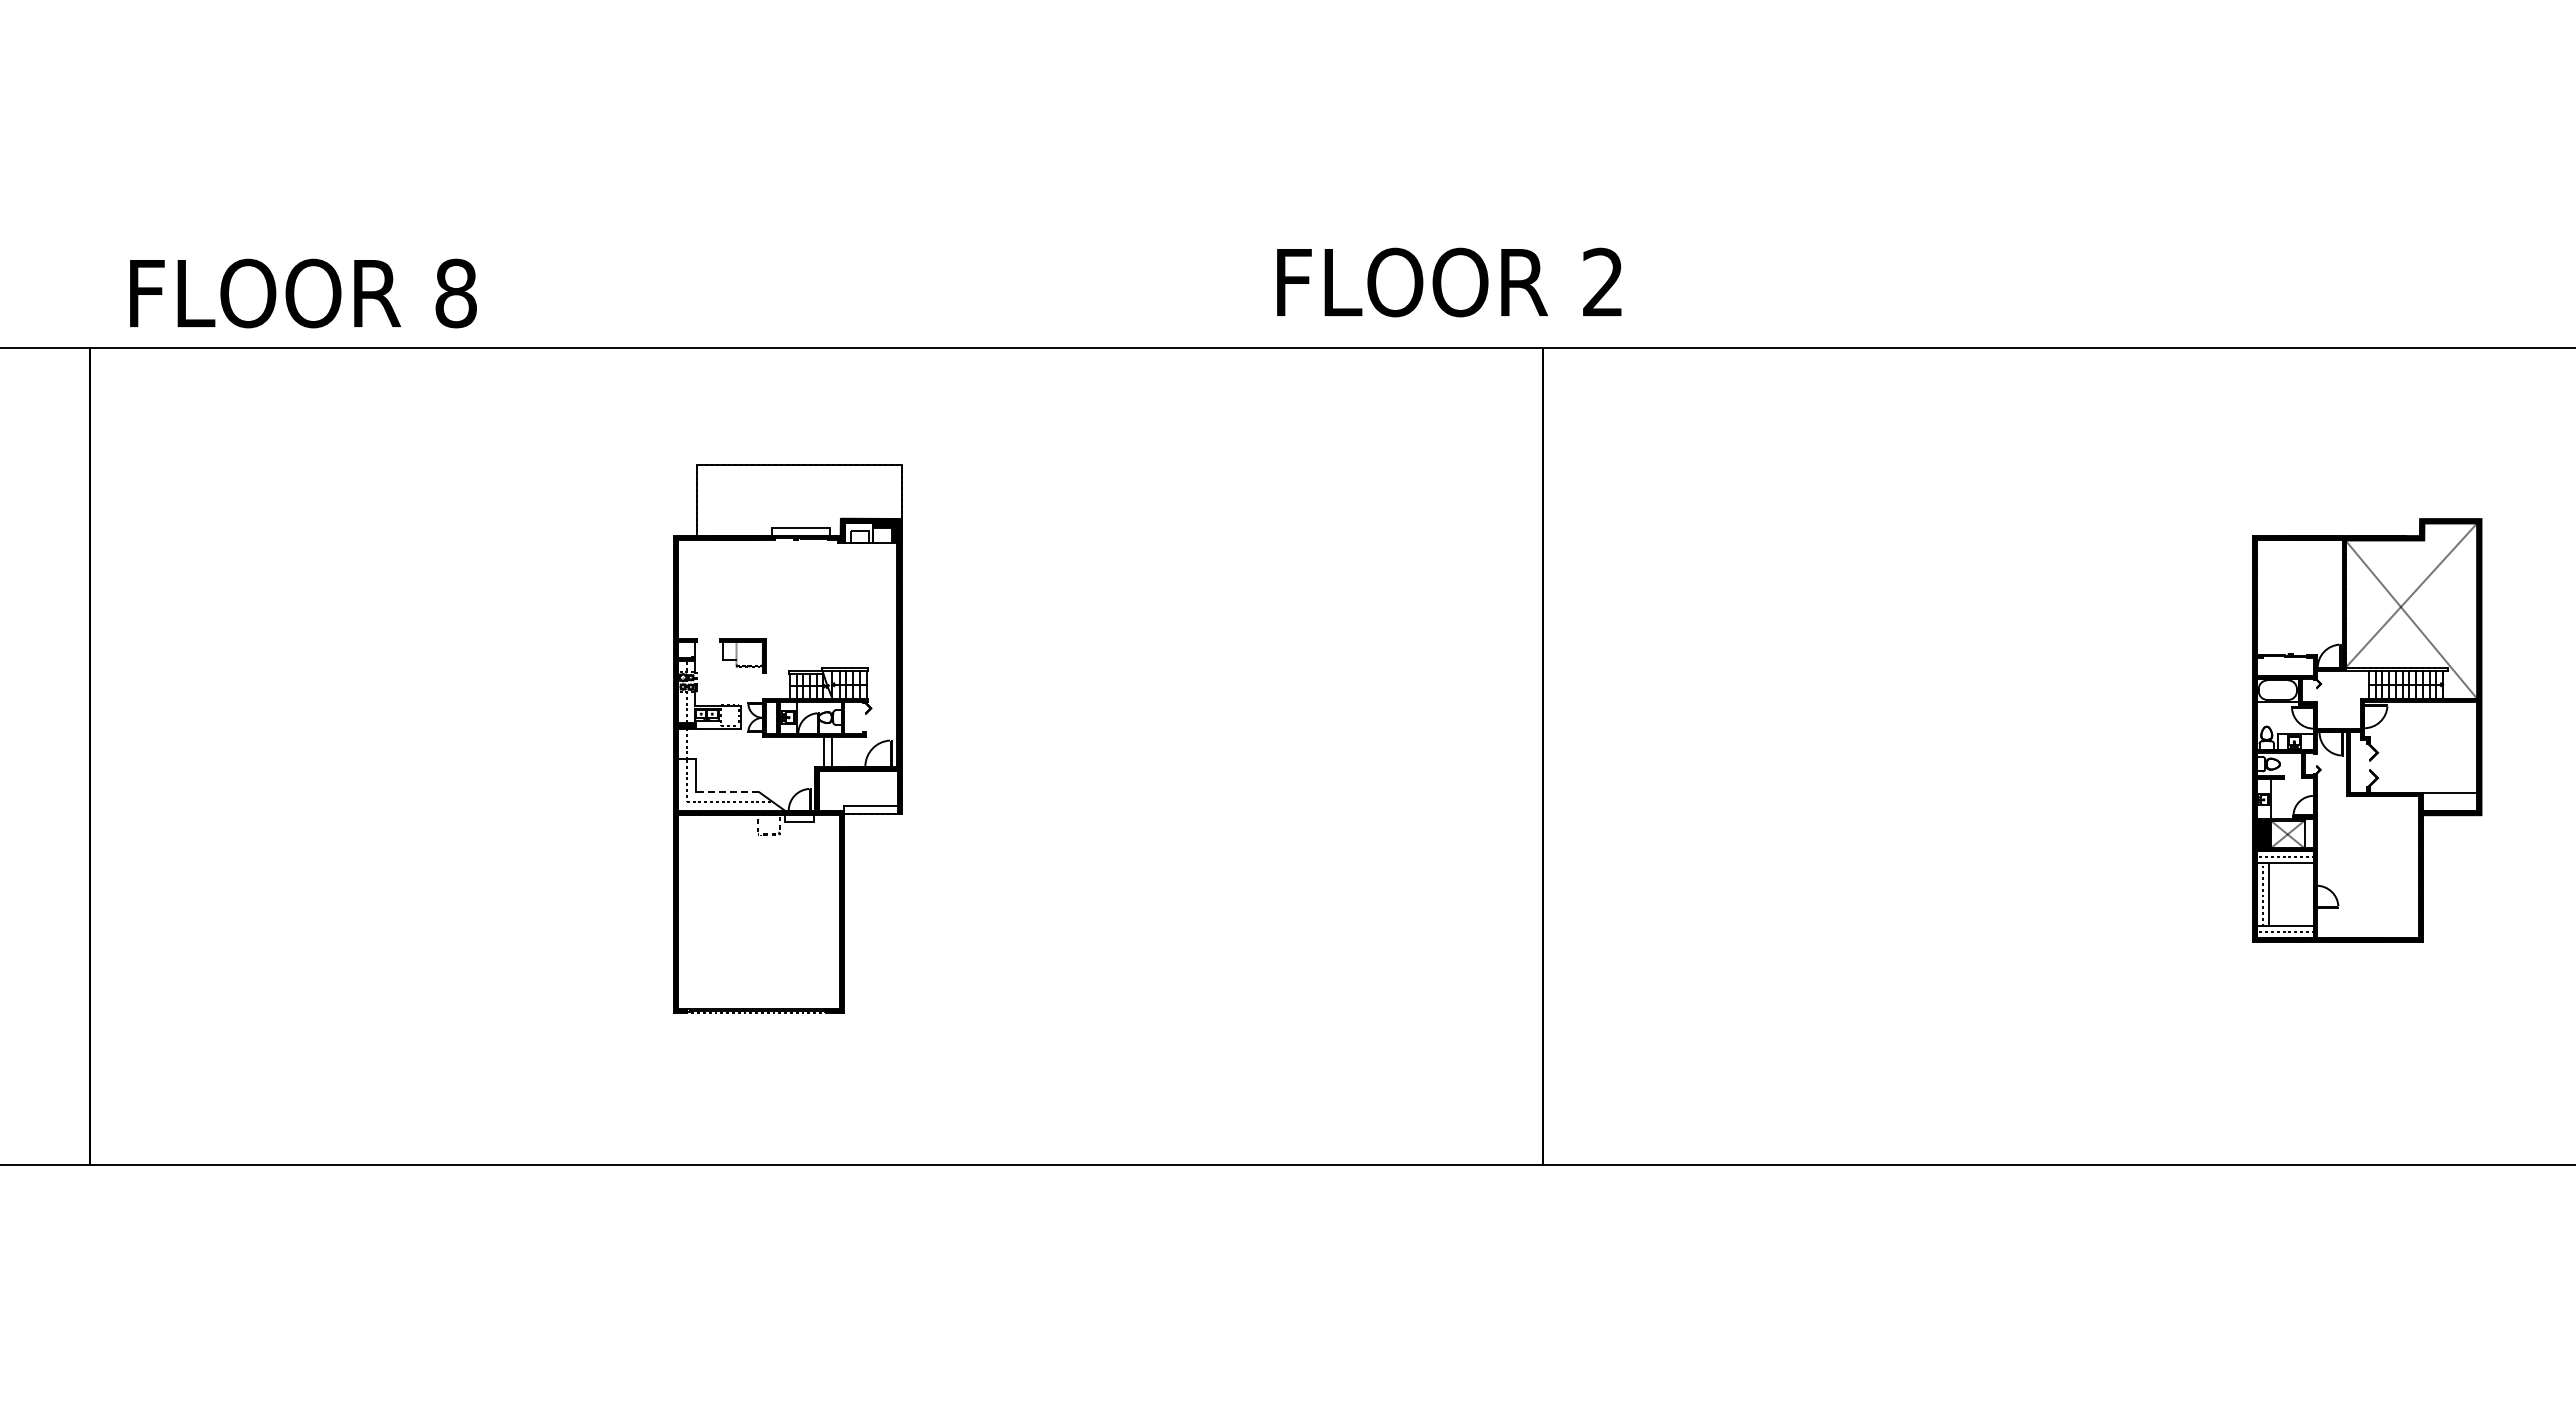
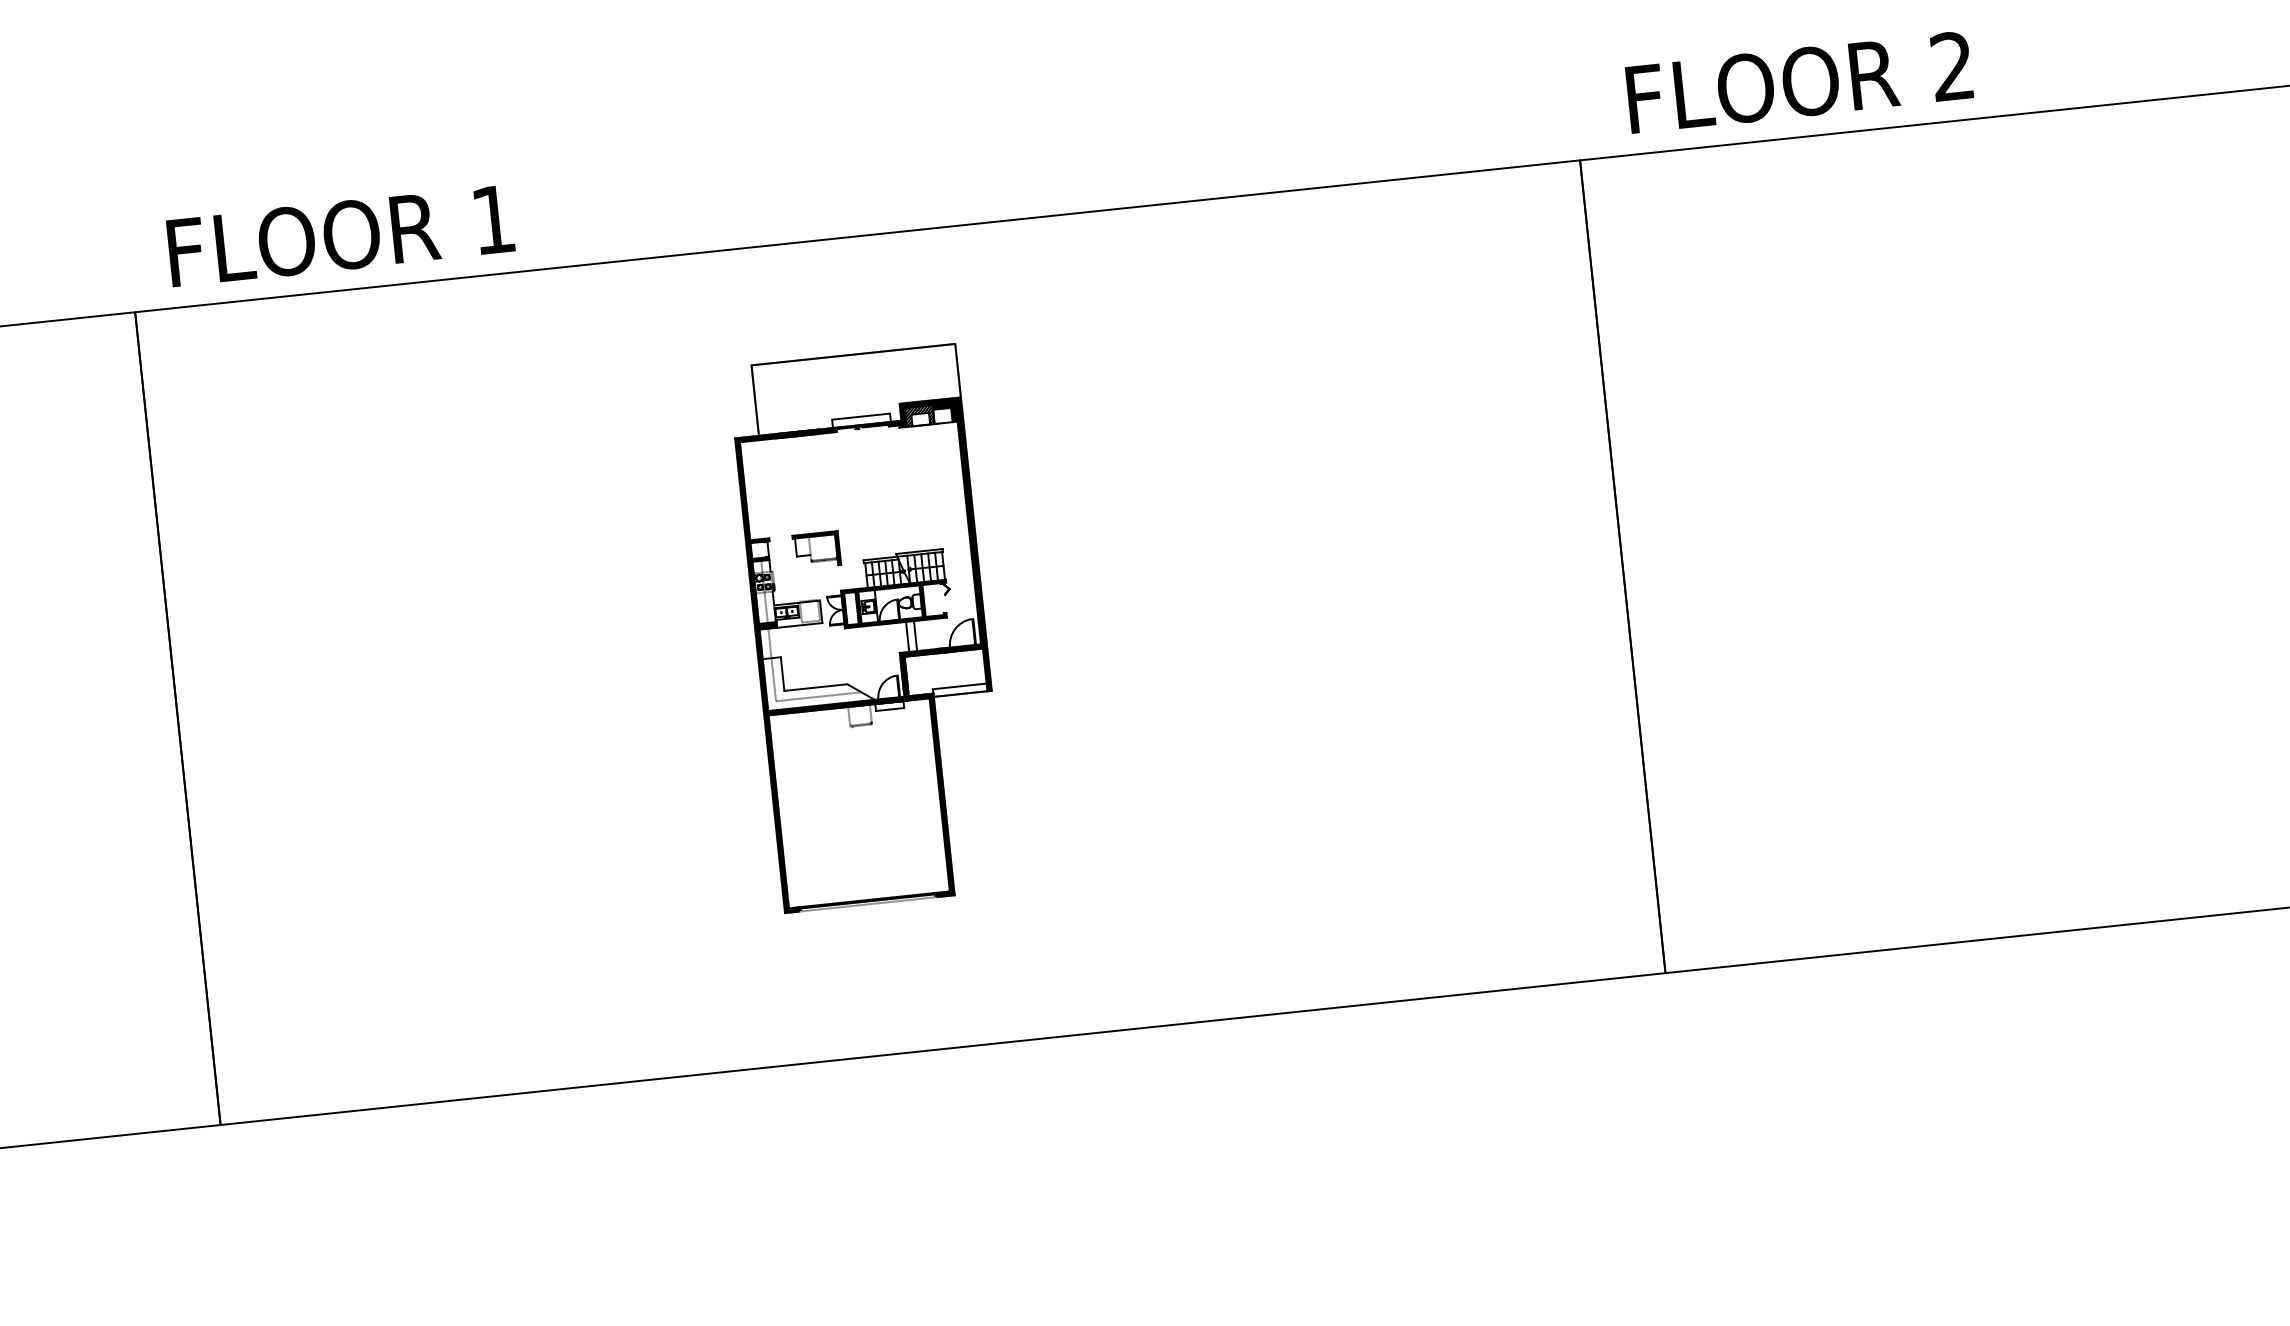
text: (1449, 282) -> (1799, 82), moved
text: (455, 293) -> (492, 219), 8 -> 1
hatch: (859, 532) -> (919, 415), added
line: (727, 792) -> (815, 687), dashed -> solid

